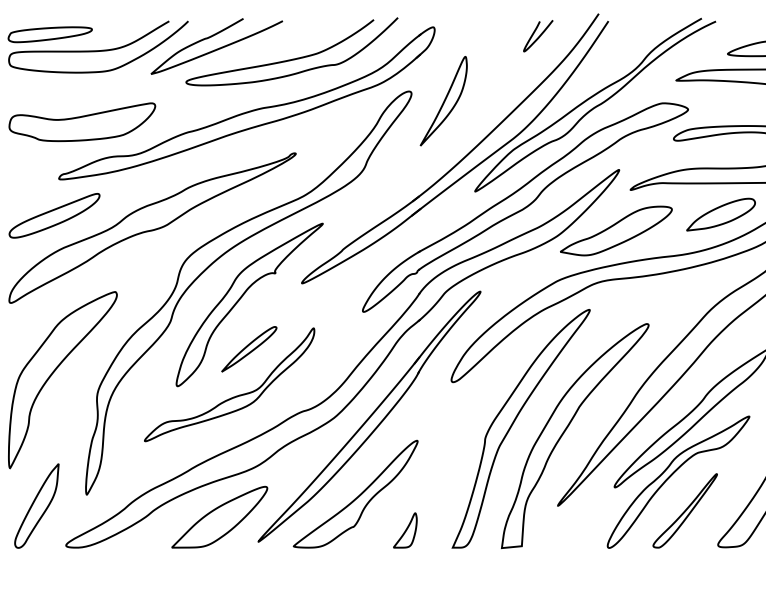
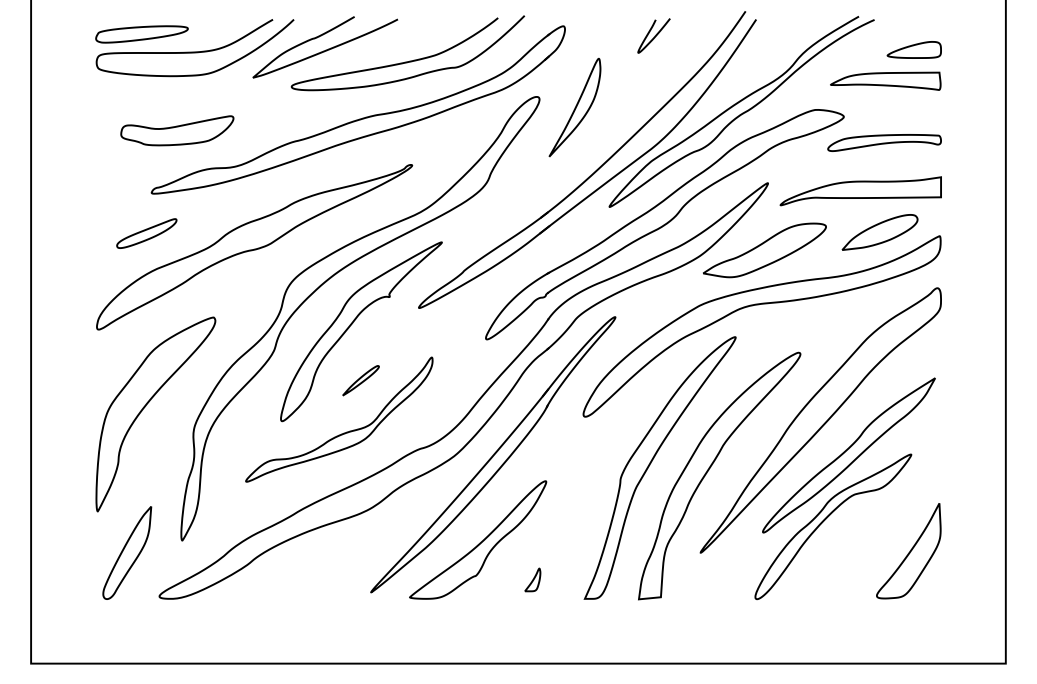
curve: (538, 36) -> (654, 36), moved
part: (82, 122) -> (177, 130), size x0.7
part: (54, 215) -> (146, 233), size x0.6
part: (248, 349) -> (360, 380), size x0.6
part: (685, 511) -> (840, 558), removed
part: (219, 517) -> (328, 565), removed
part: (405, 530) -> (532, 579), size x0.6

